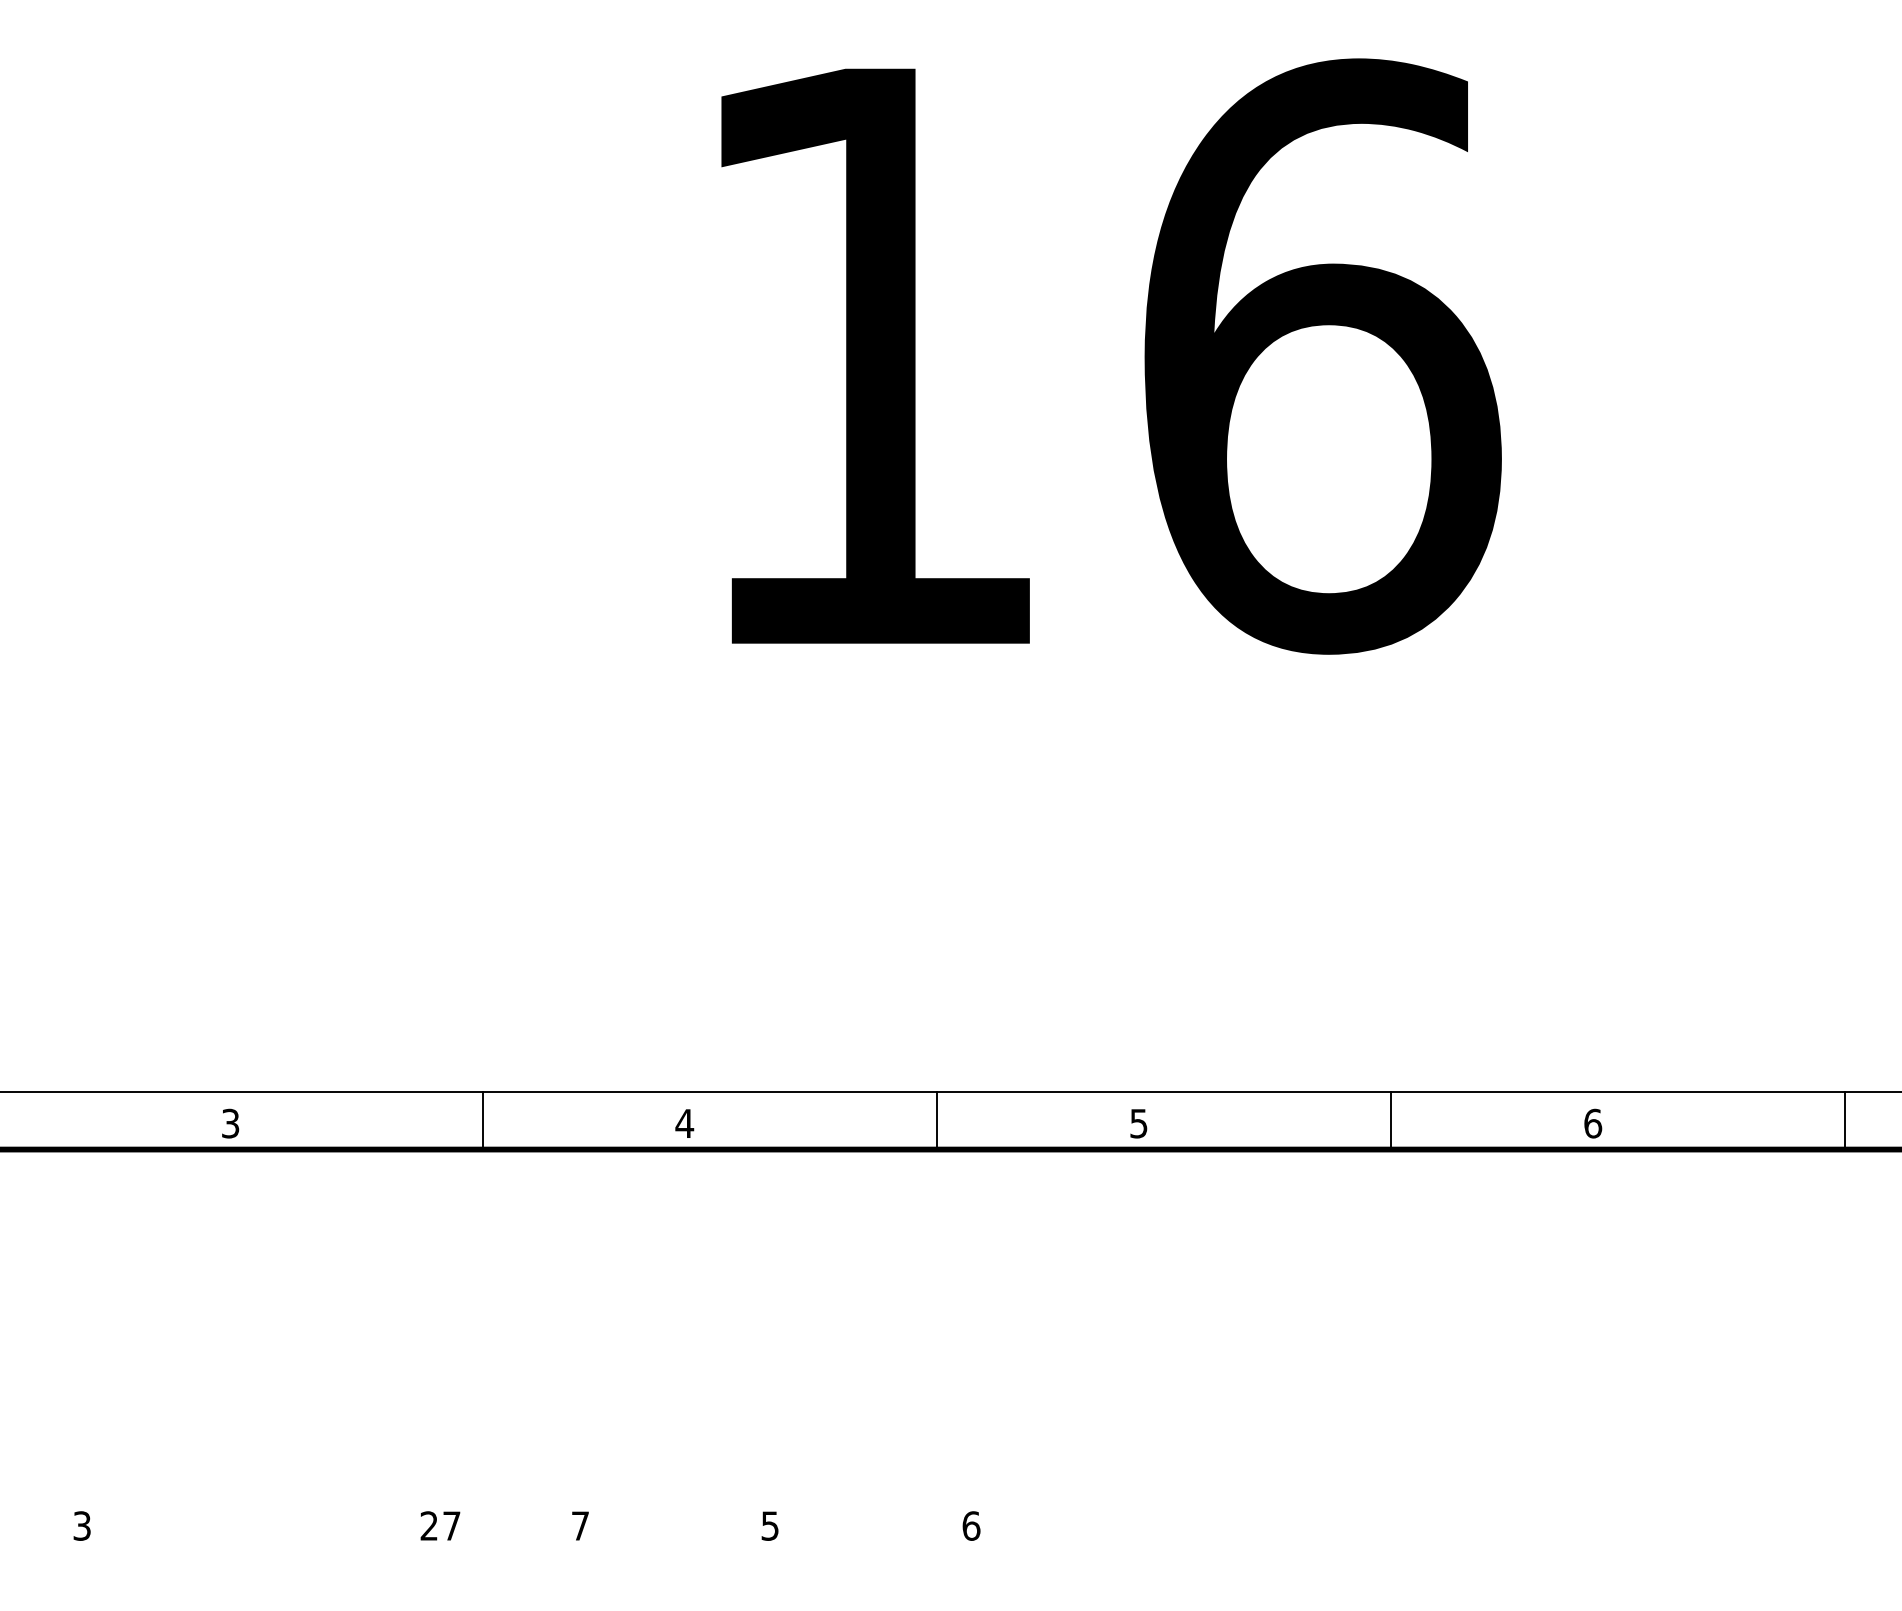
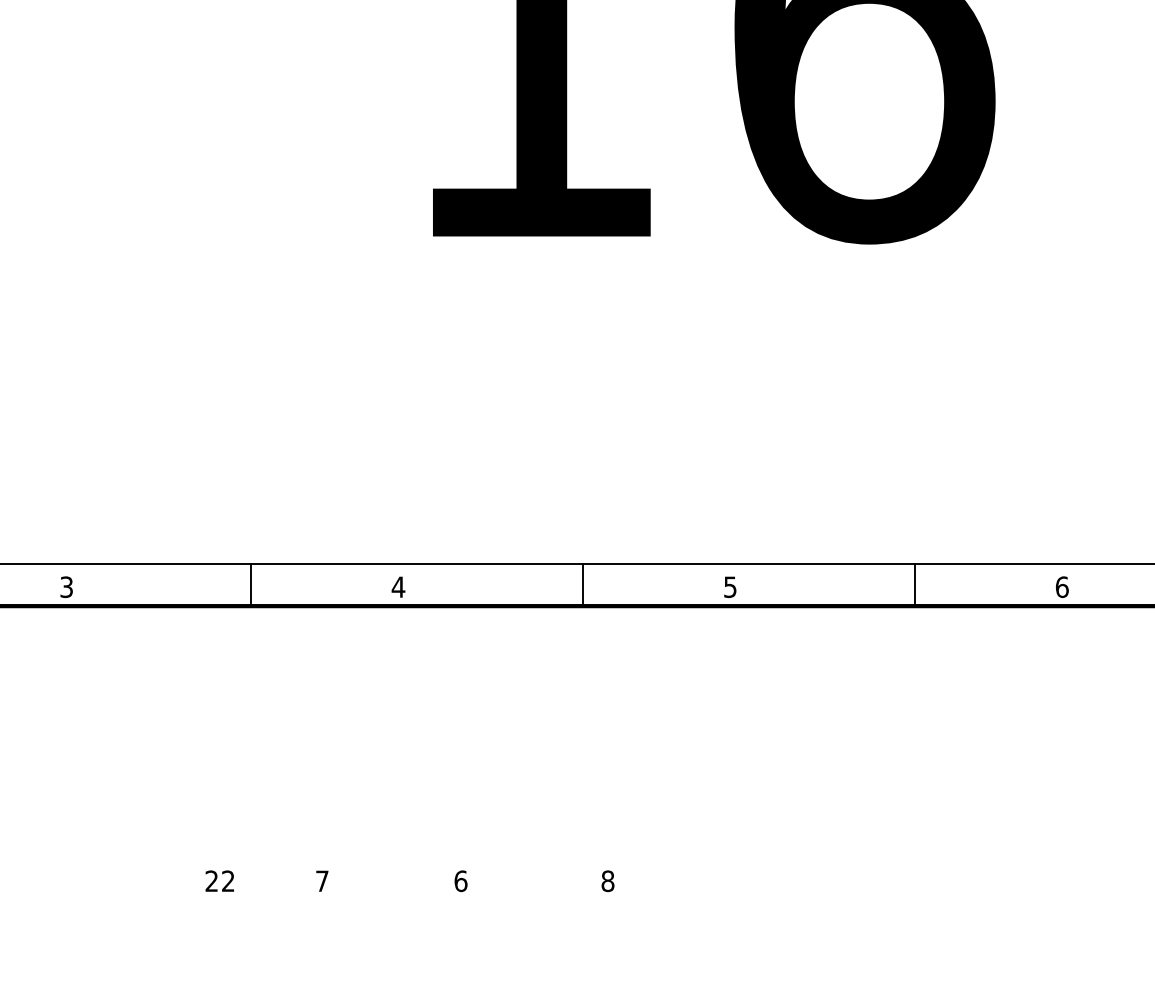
text: (451, 1525) -> (228, 880), 27 -> 22
text: (770, 1525) -> (461, 880), 5 -> 6
text: (971, 1525) -> (608, 880), 6 -> 8

